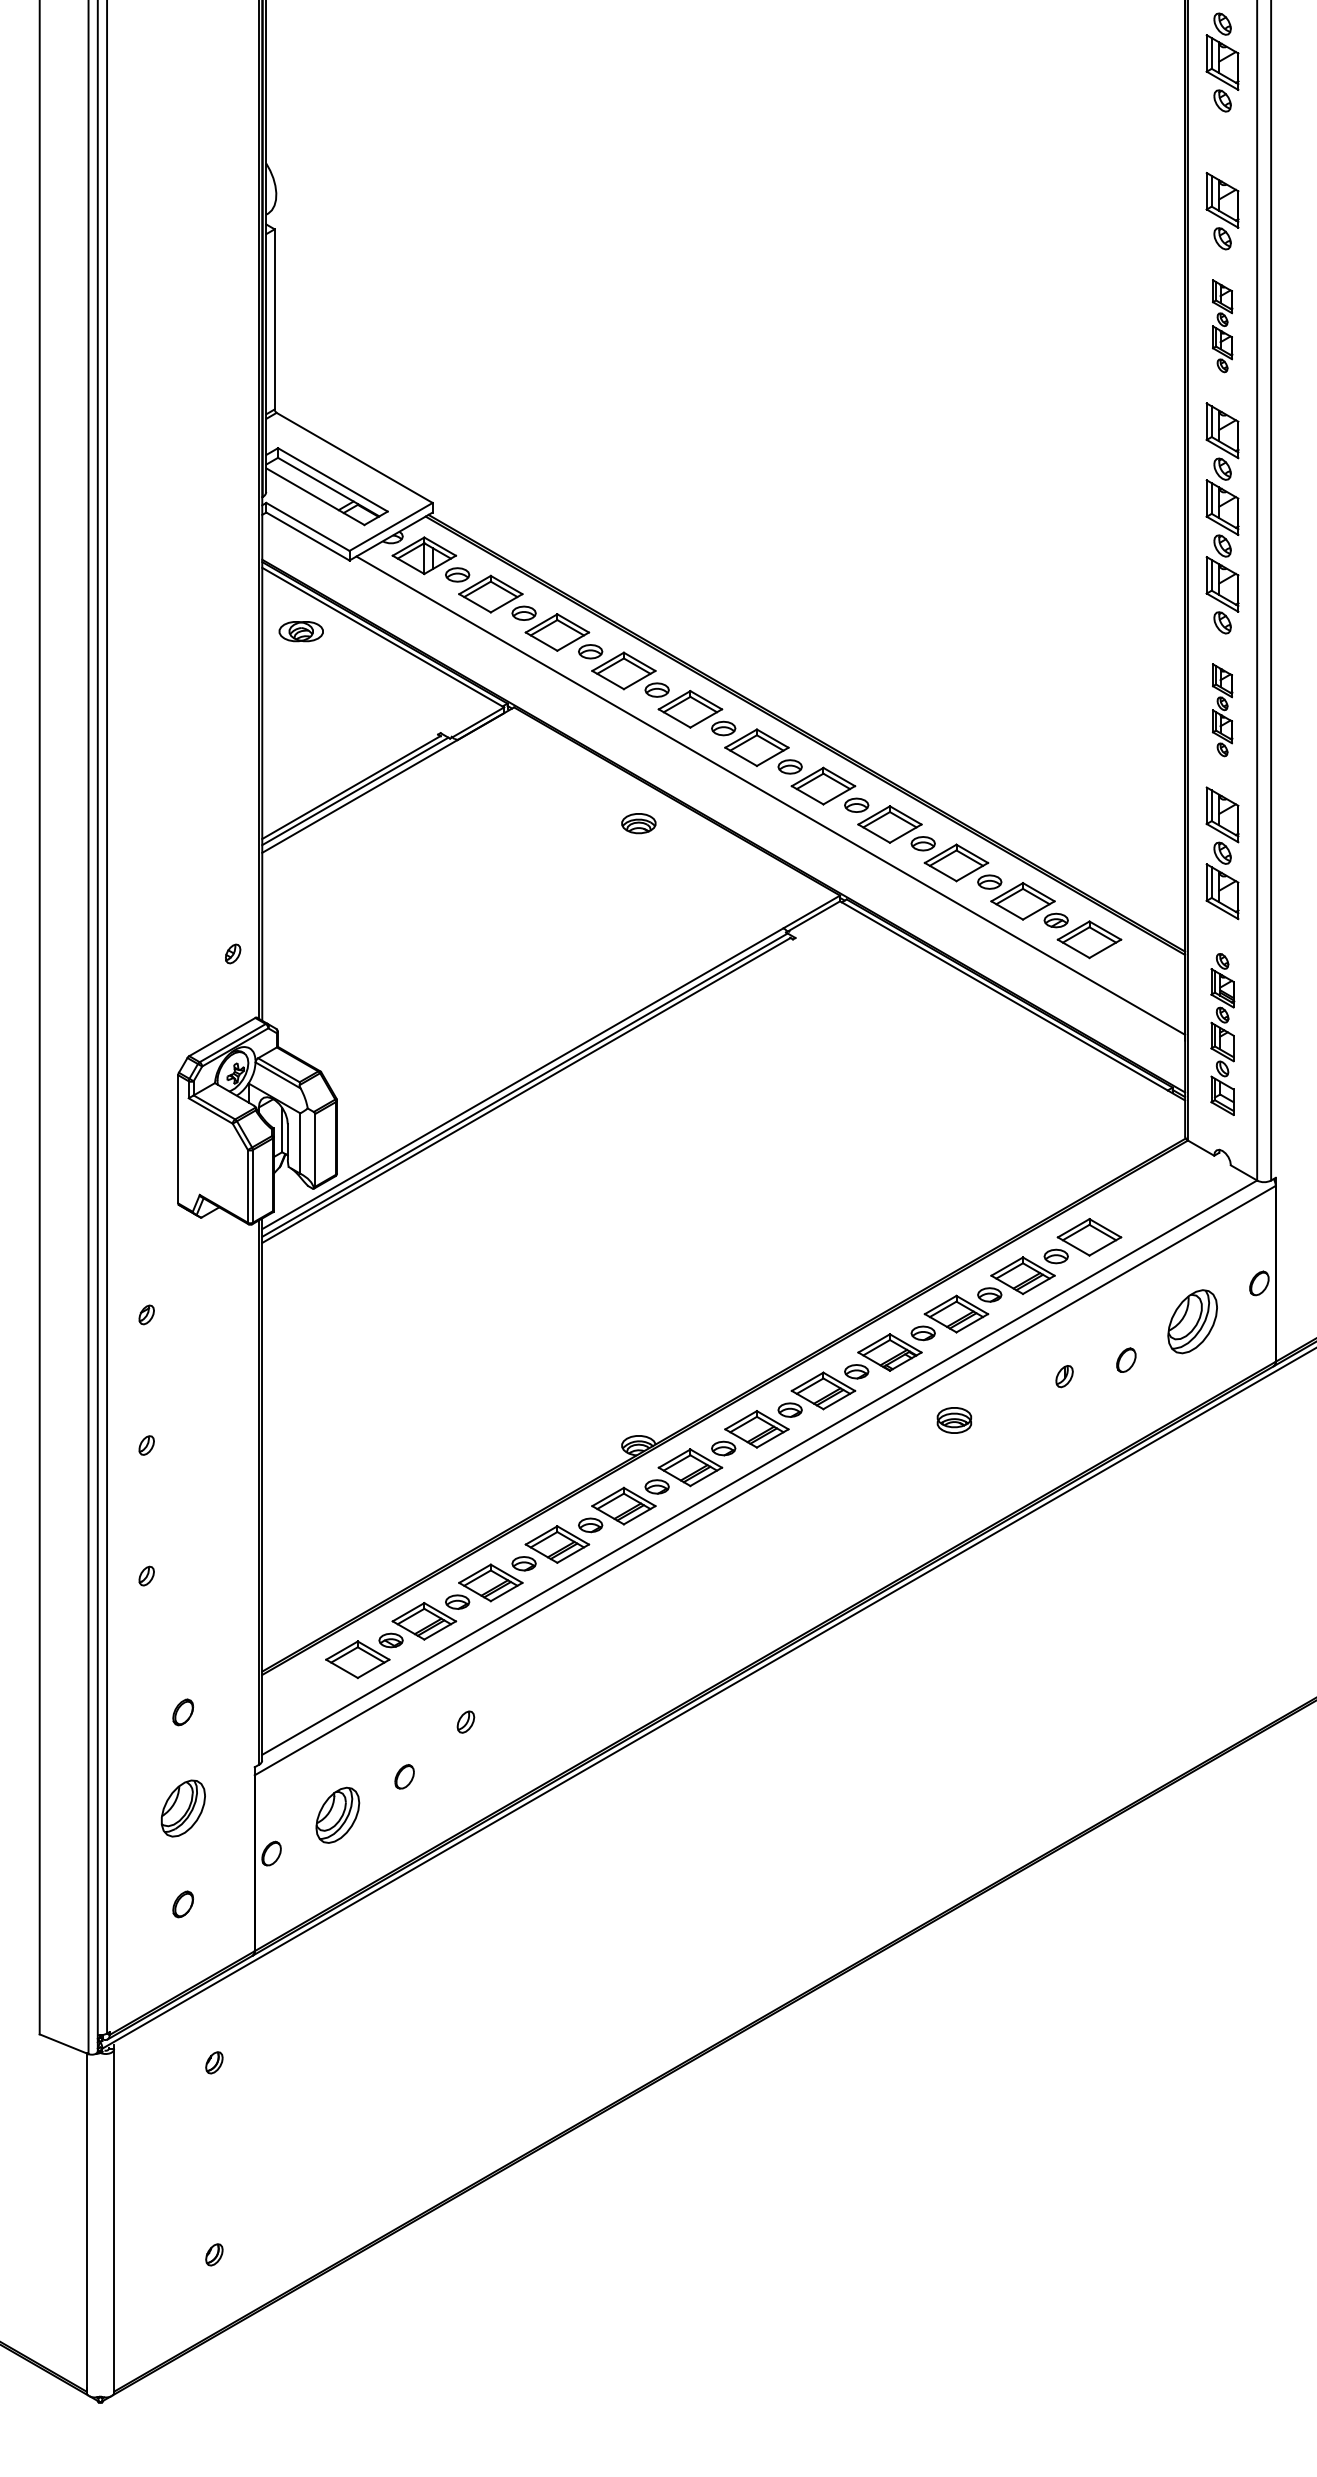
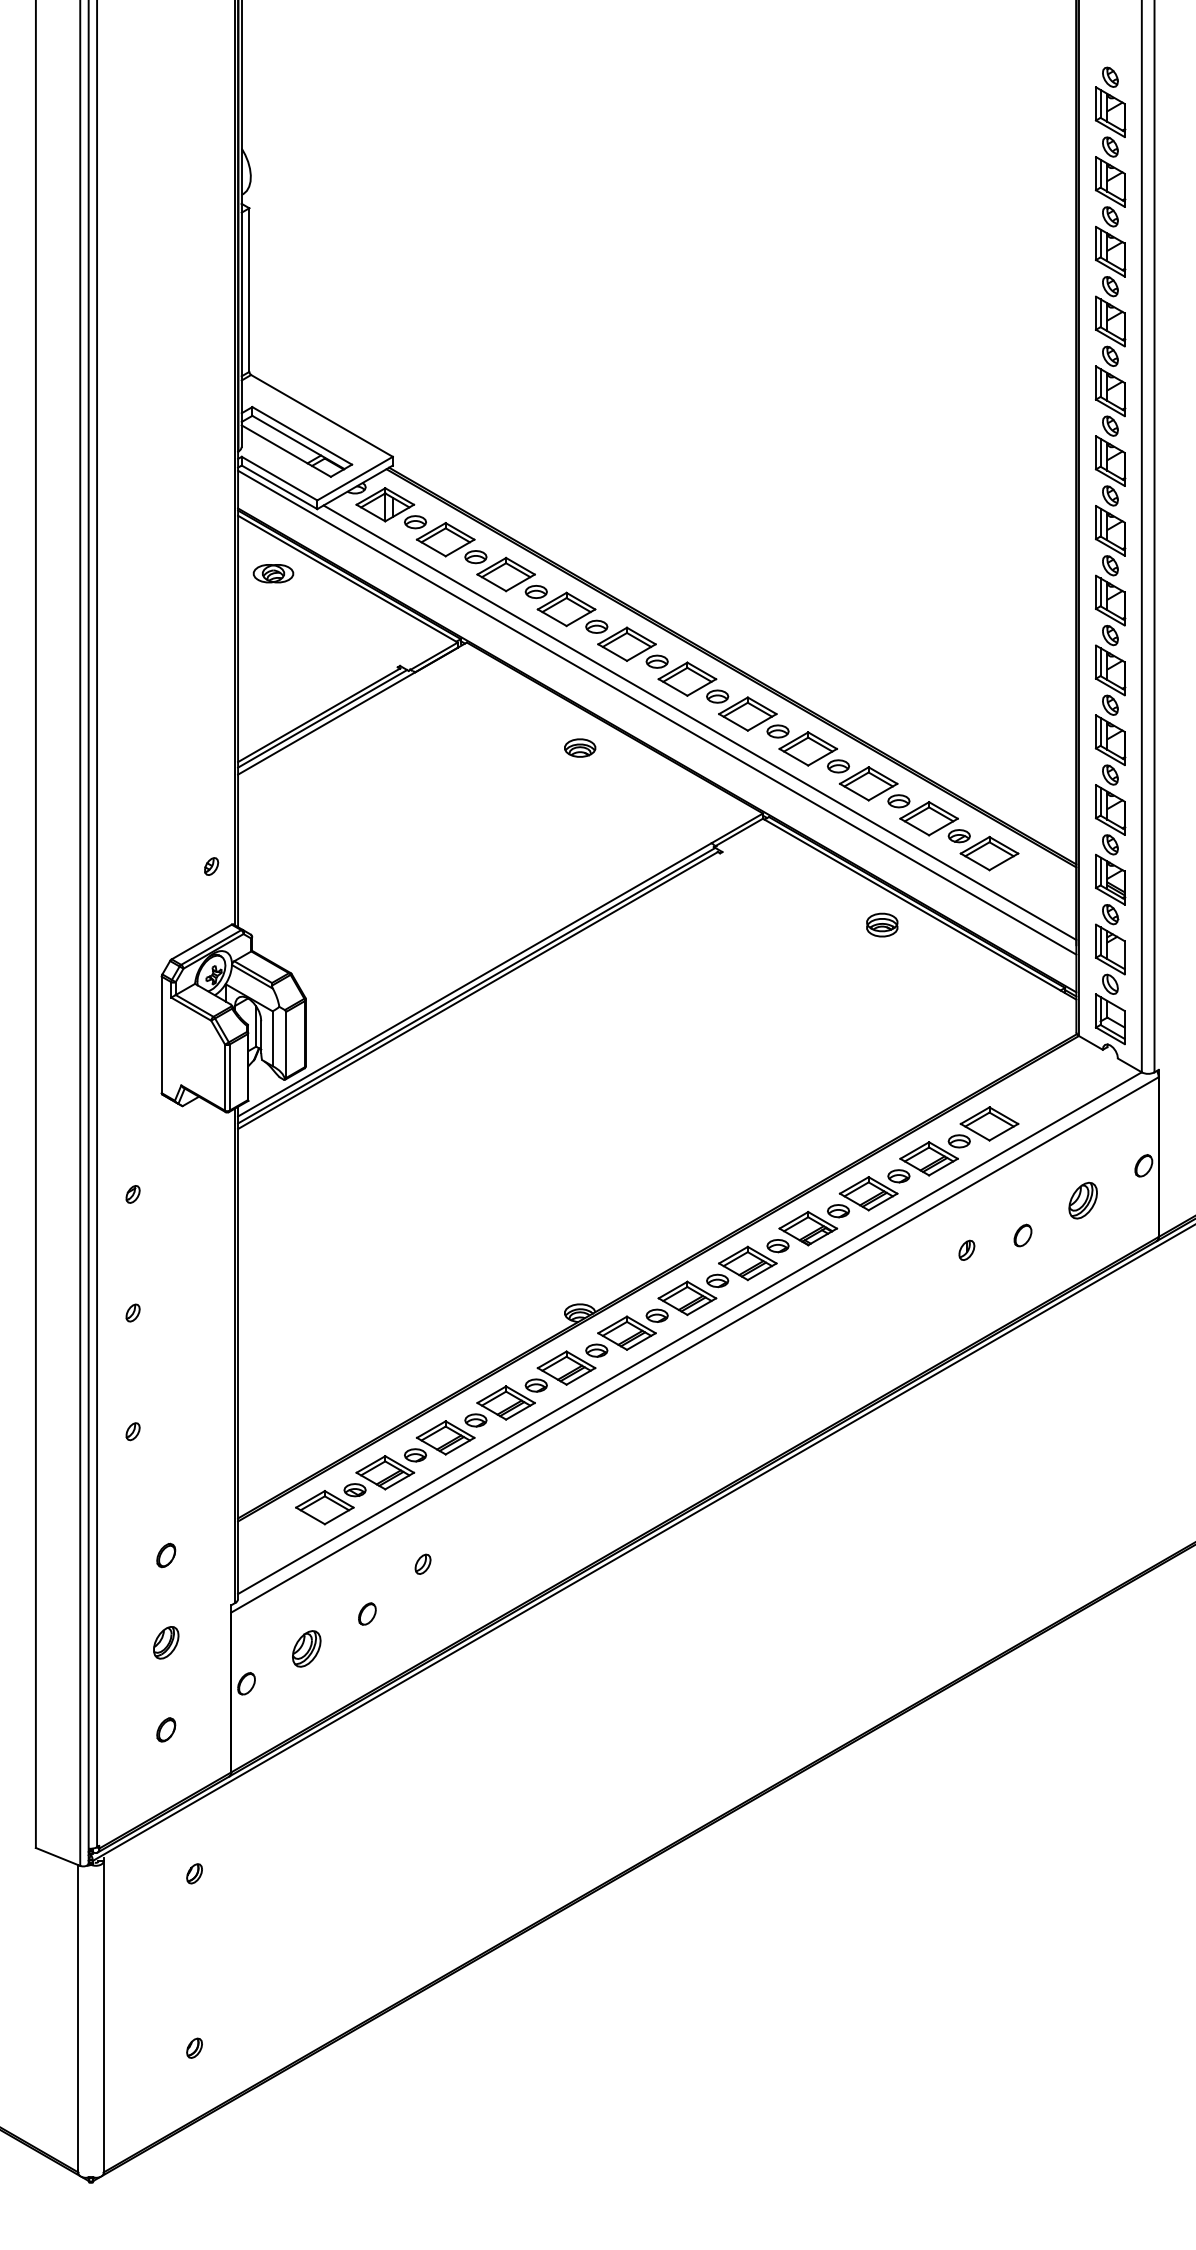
part: (1222, 62) -> (1110, 112), moved
part: (1222, 325) -> (1110, 295), size x1.67
part: (1222, 709) -> (1110, 644), size x1.67
line: (723, 784) -> (657, 712), added
part: (1222, 1034) -> (1110, 939), size x1.43
part: (1192, 1321) -> (1083, 1200), size x0.62
part: (954, 1420) -> (882, 925), moved
part: (182, 1808) -> (165, 1642), size x0.62
part: (337, 1814) -> (306, 1648), size x0.71

